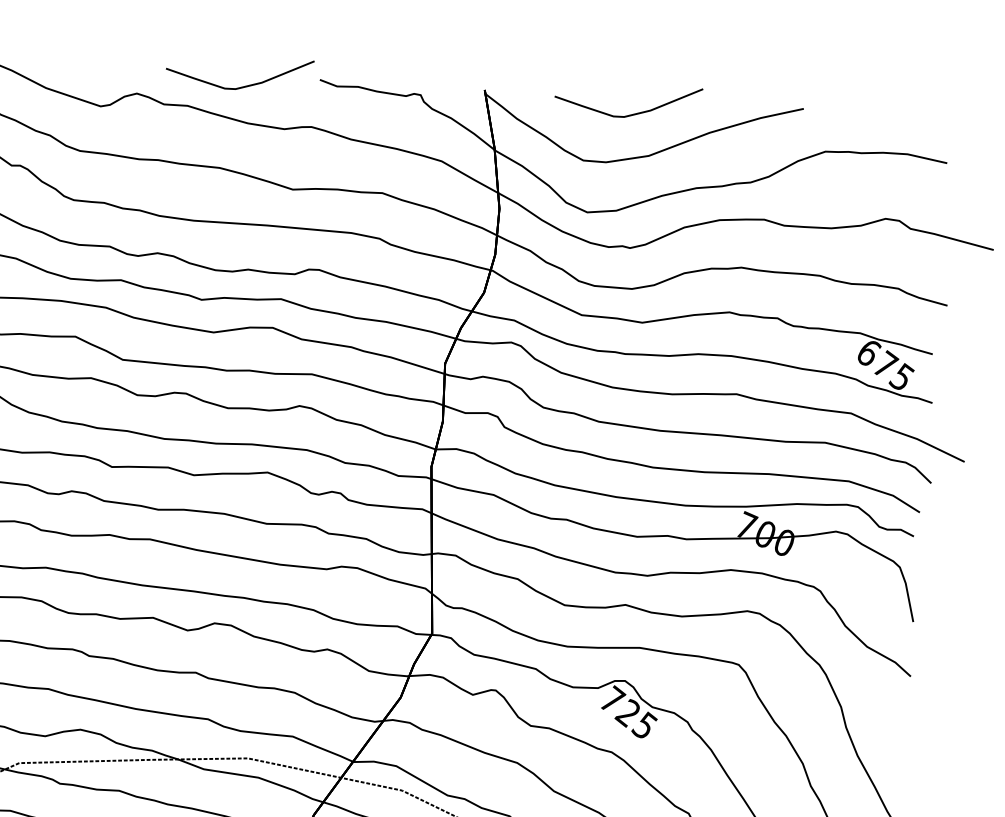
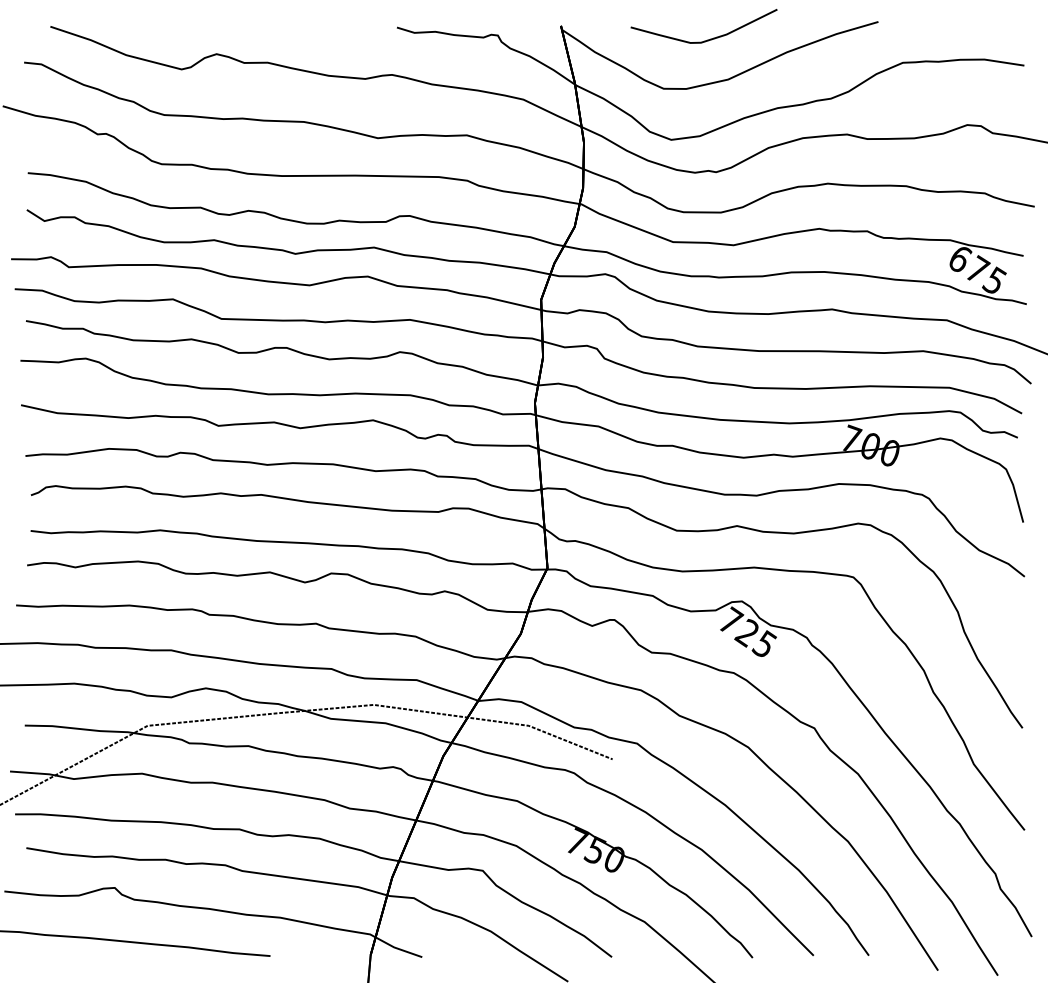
part: (242, 86) -> (320, 39), removed

